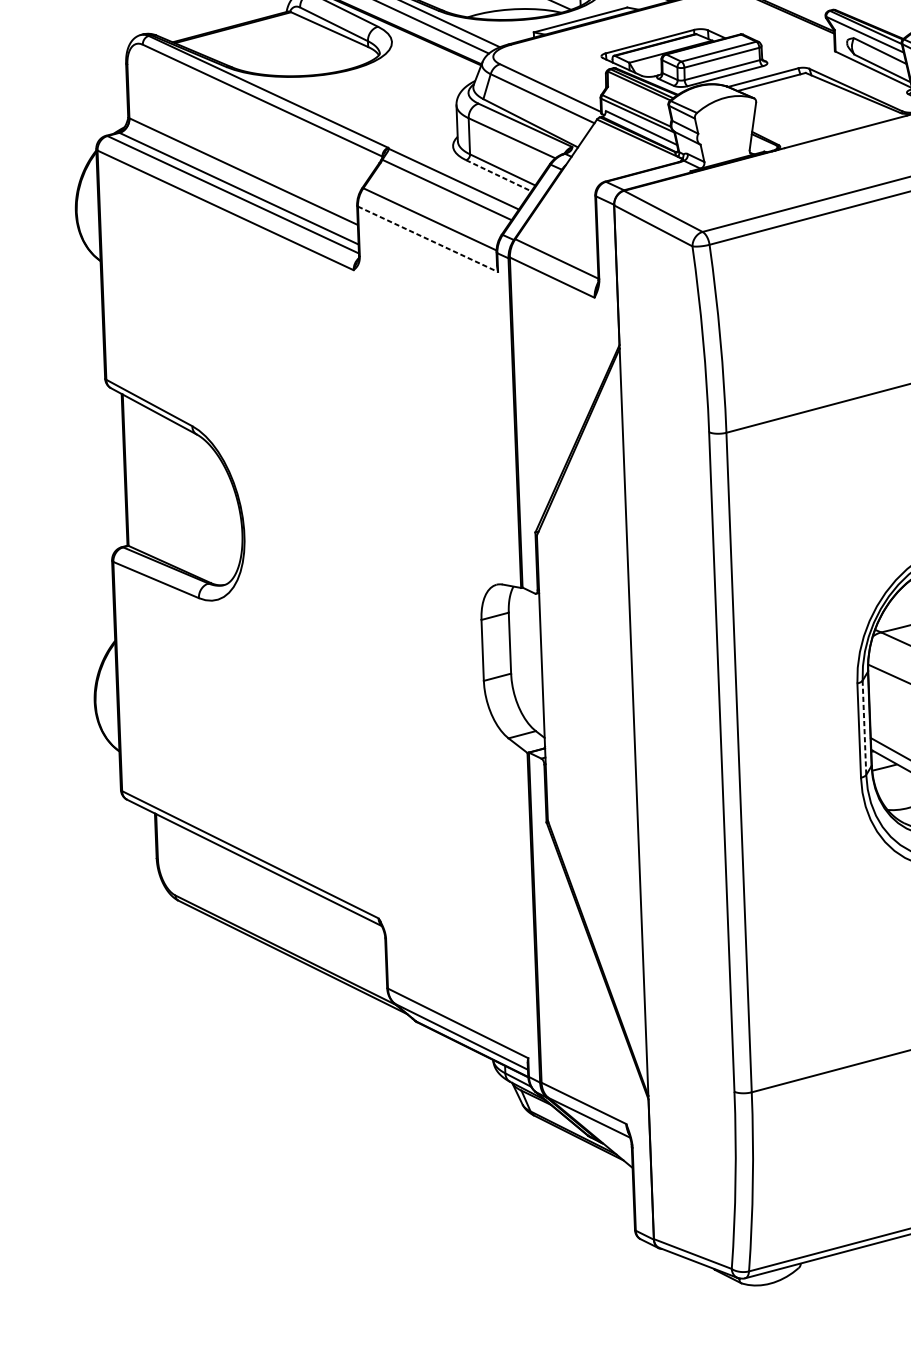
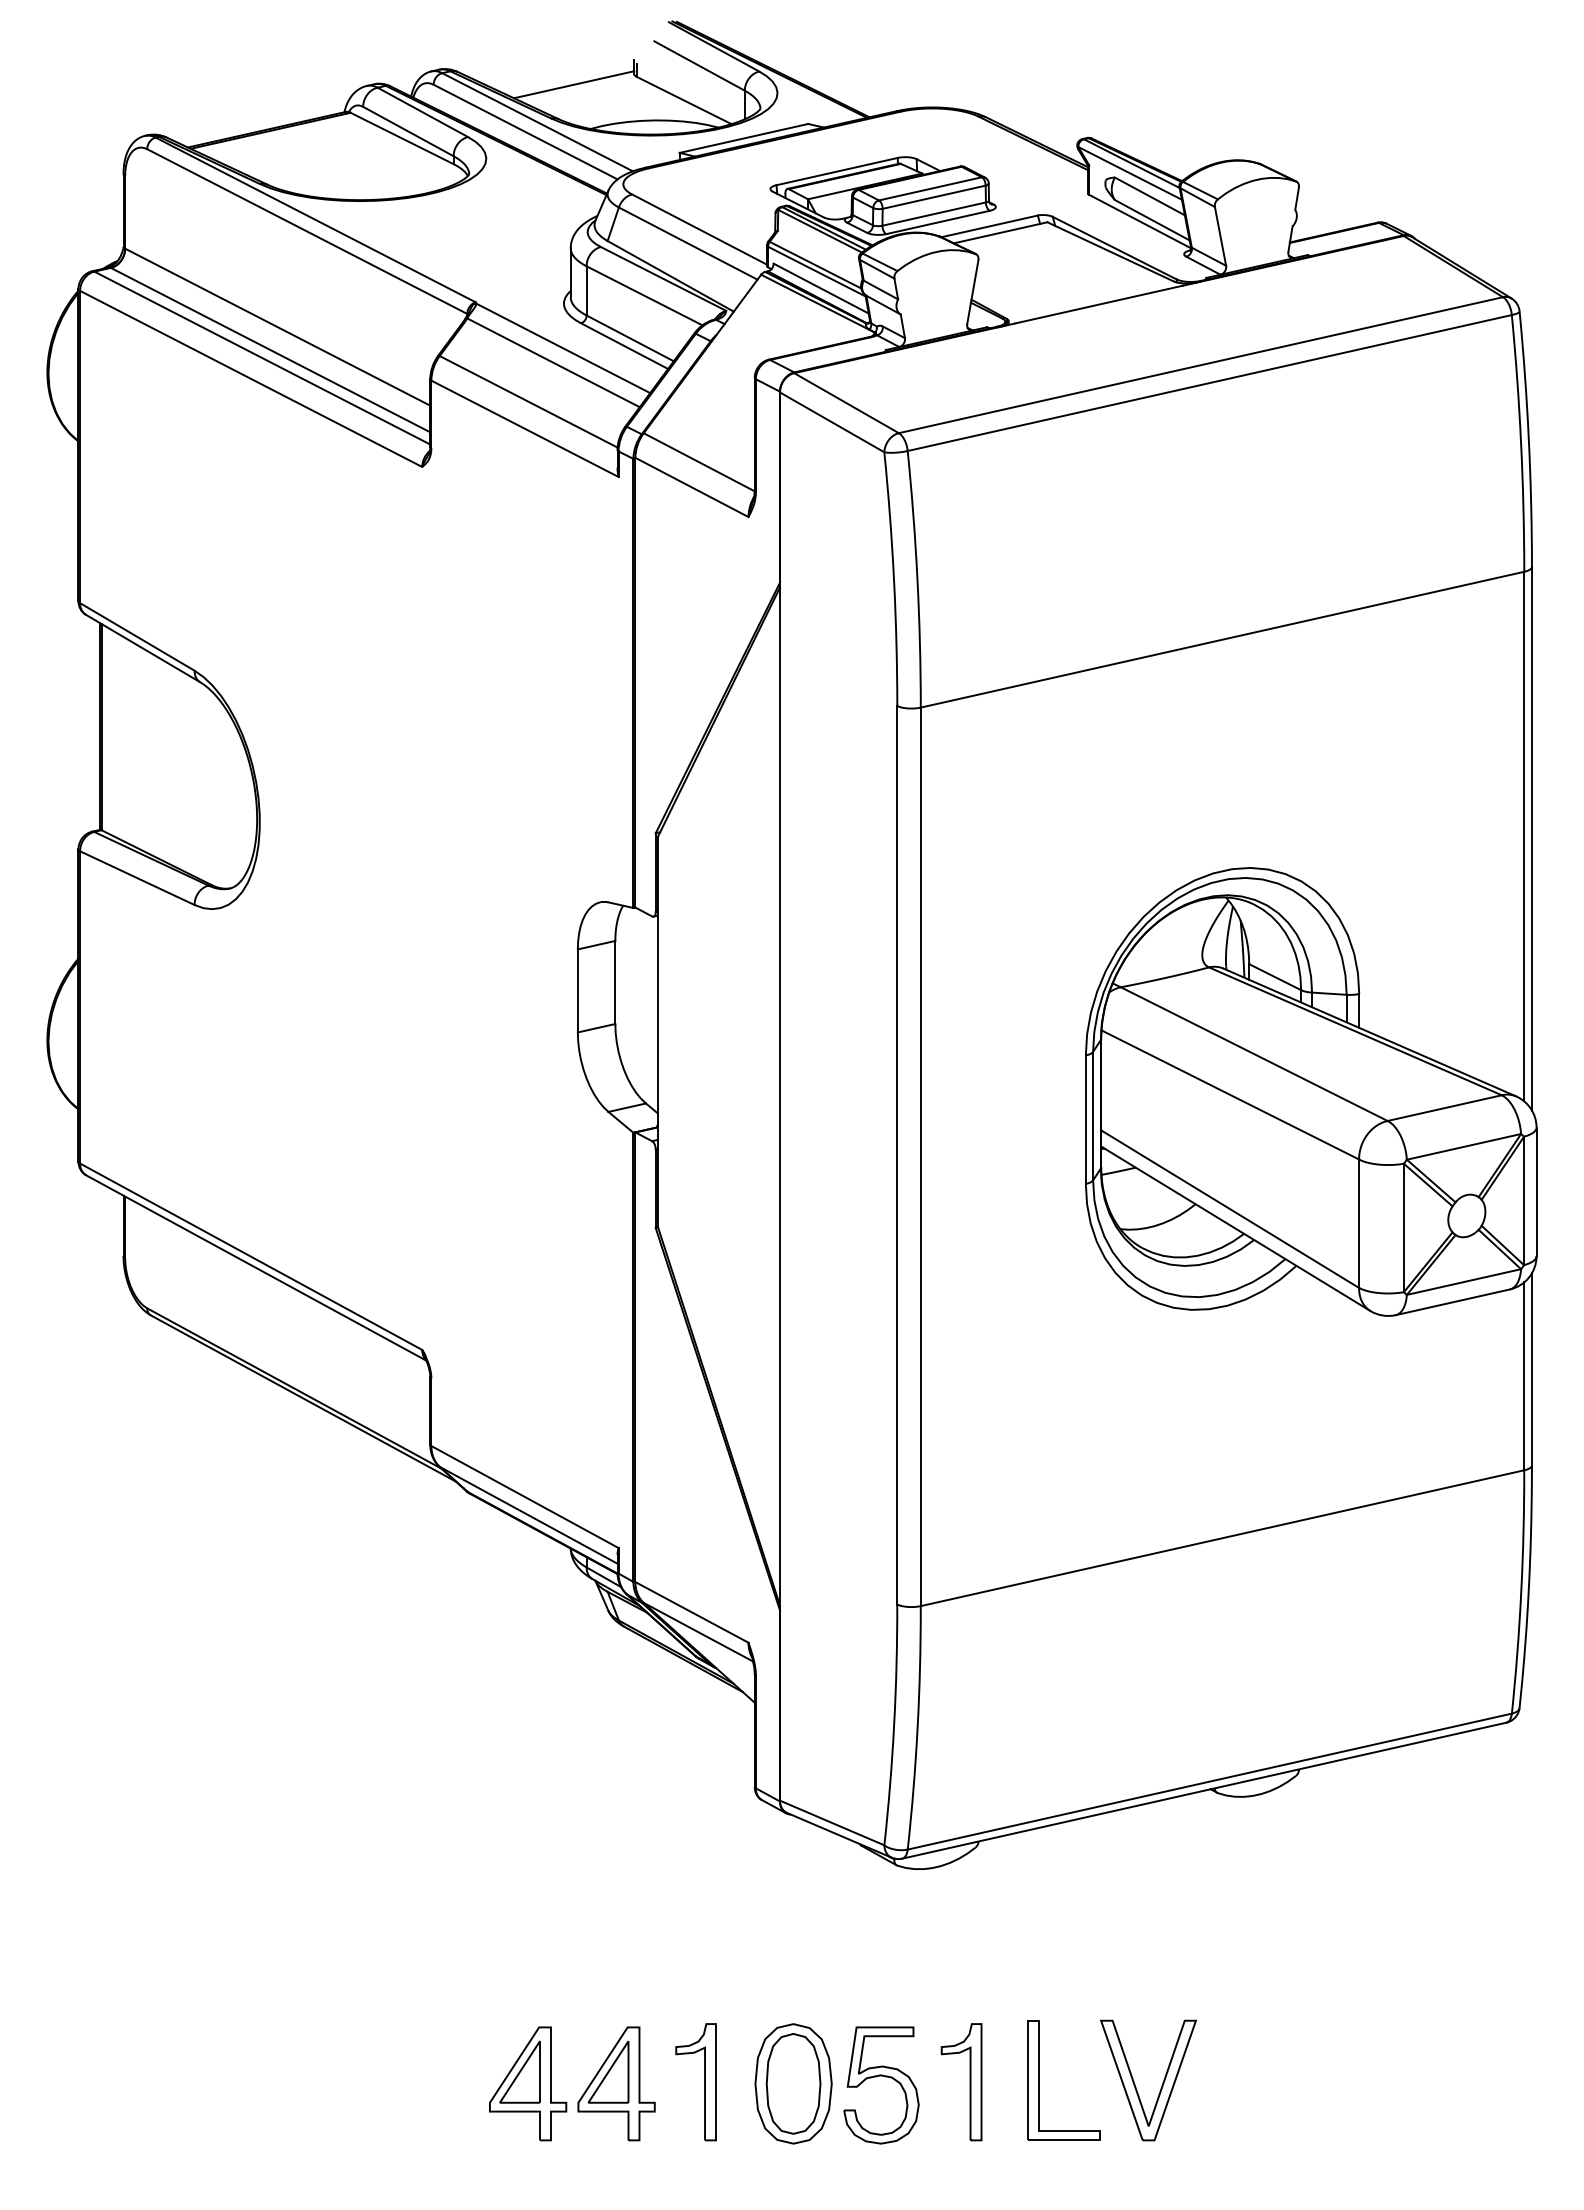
line: (498, 176) -> (624, 346), dashed -> solid
line: (428, 239) -> (525, 429), dashed -> solid
line: (864, 728) -> (1093, 1116), dashed -> solid

